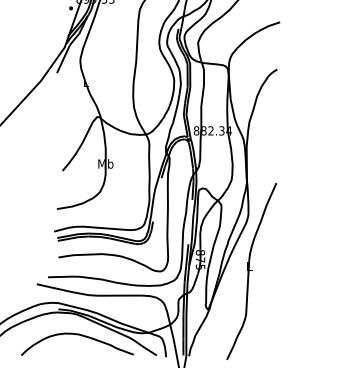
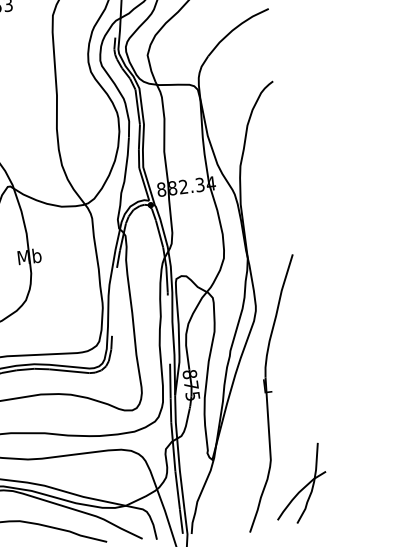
part: (262, 332) -> (299, 484), added

